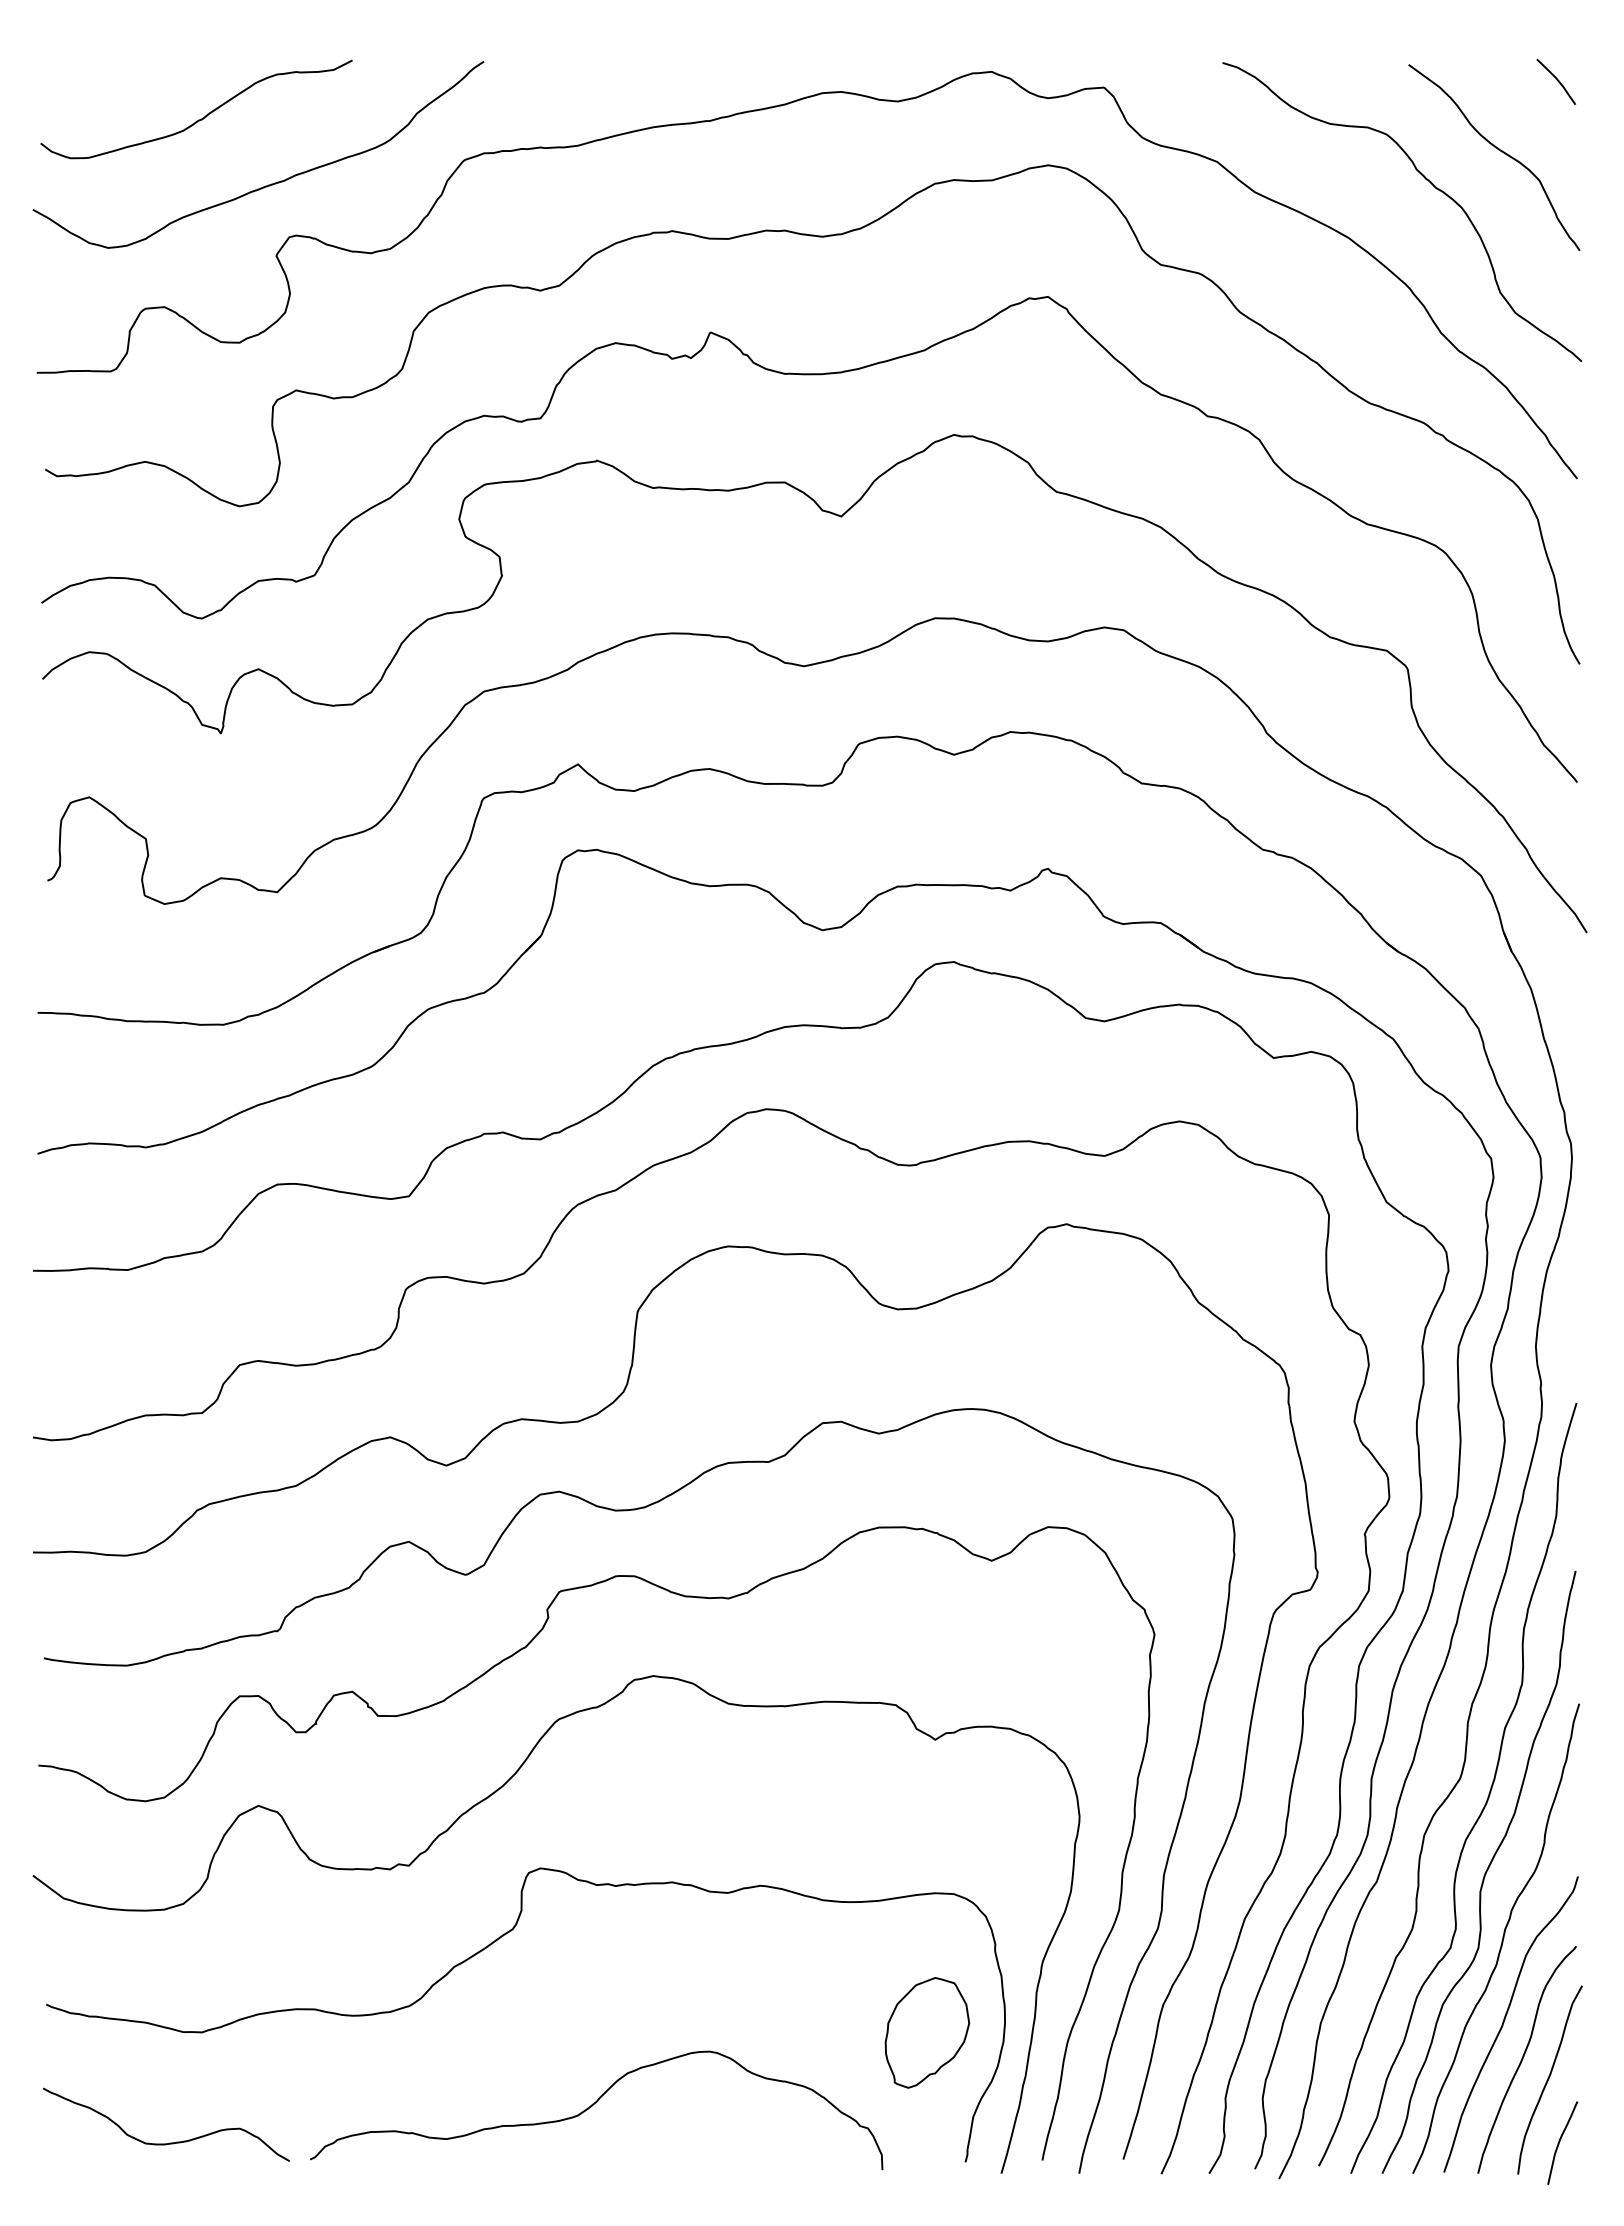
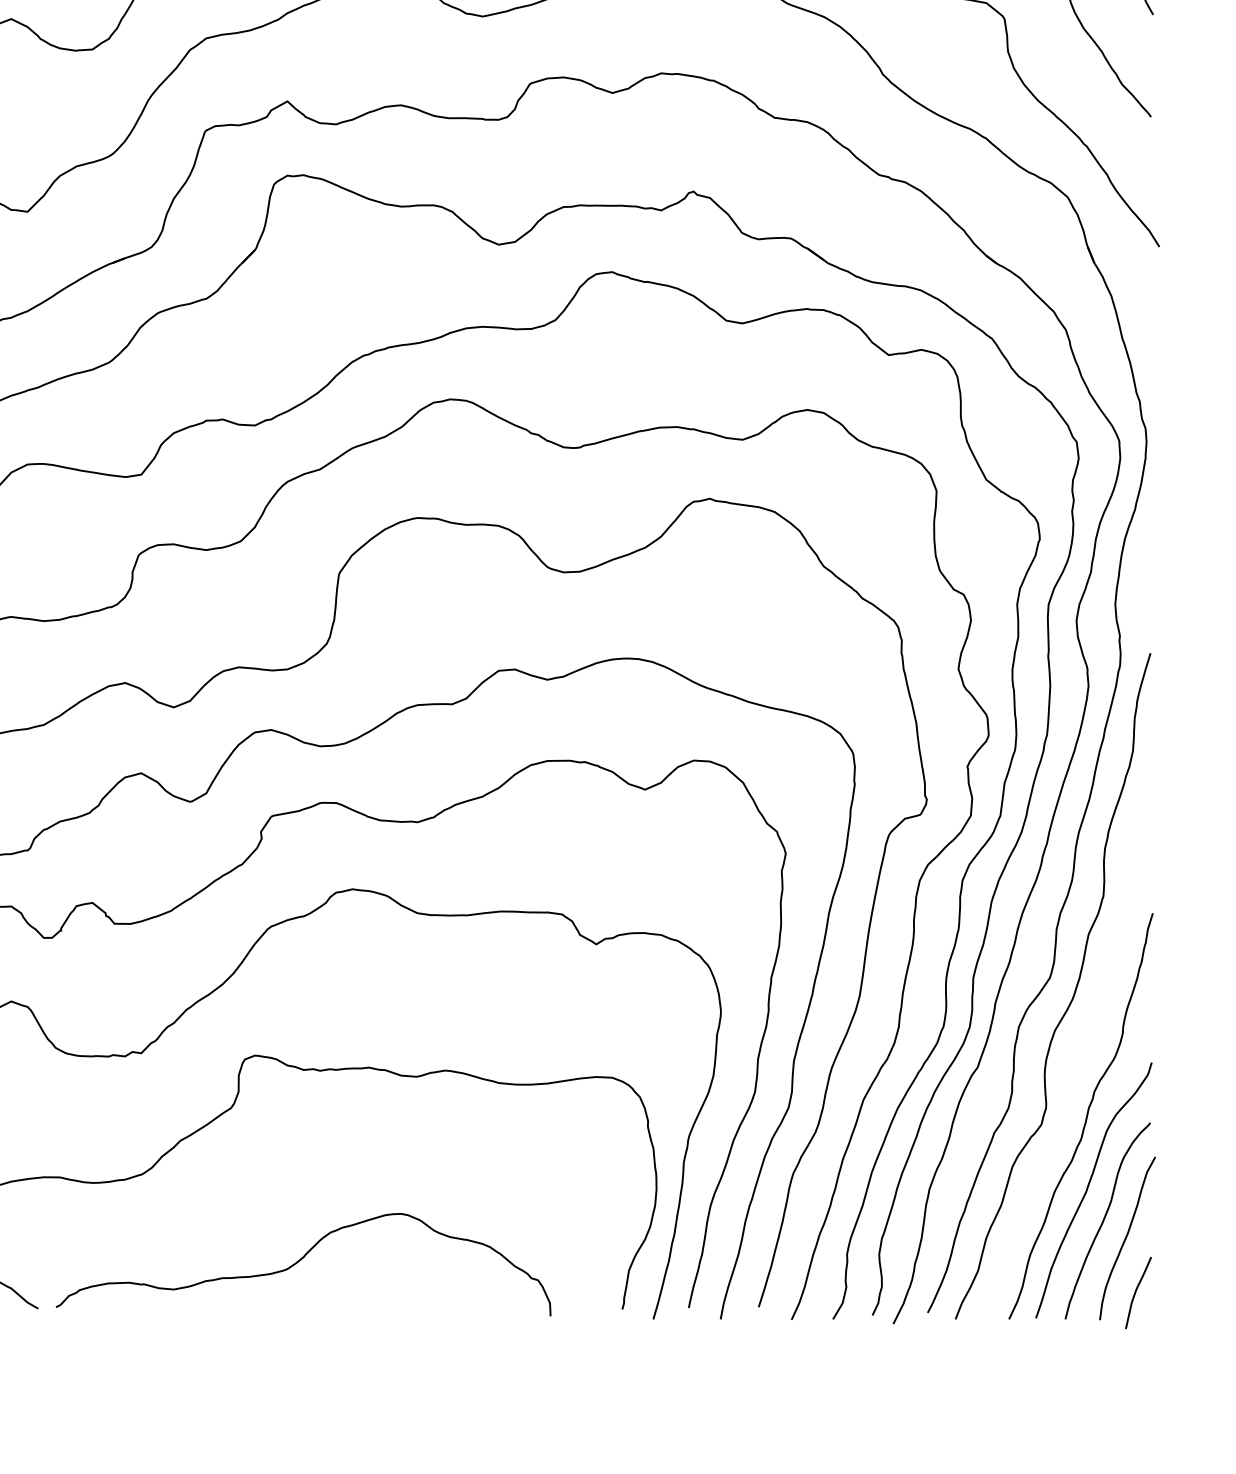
curve: (1484, 1873) -> (1070, 1059), removed
part: (927, 2032) -> (589, 1197), removed

